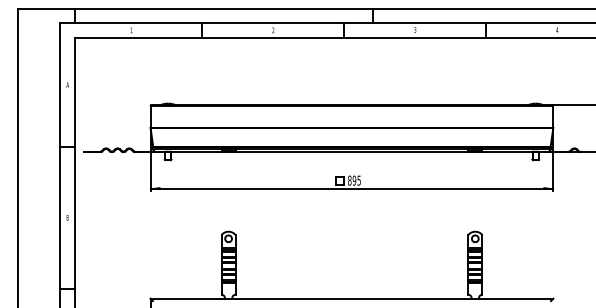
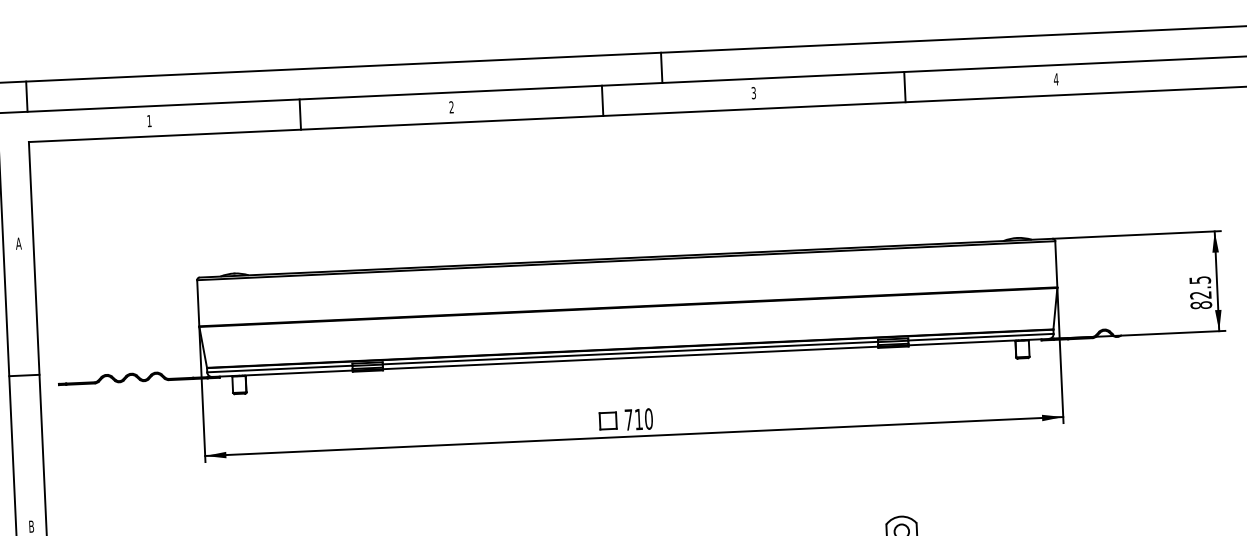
text: (354, 180) -> (638, 419), 895 -> 710

